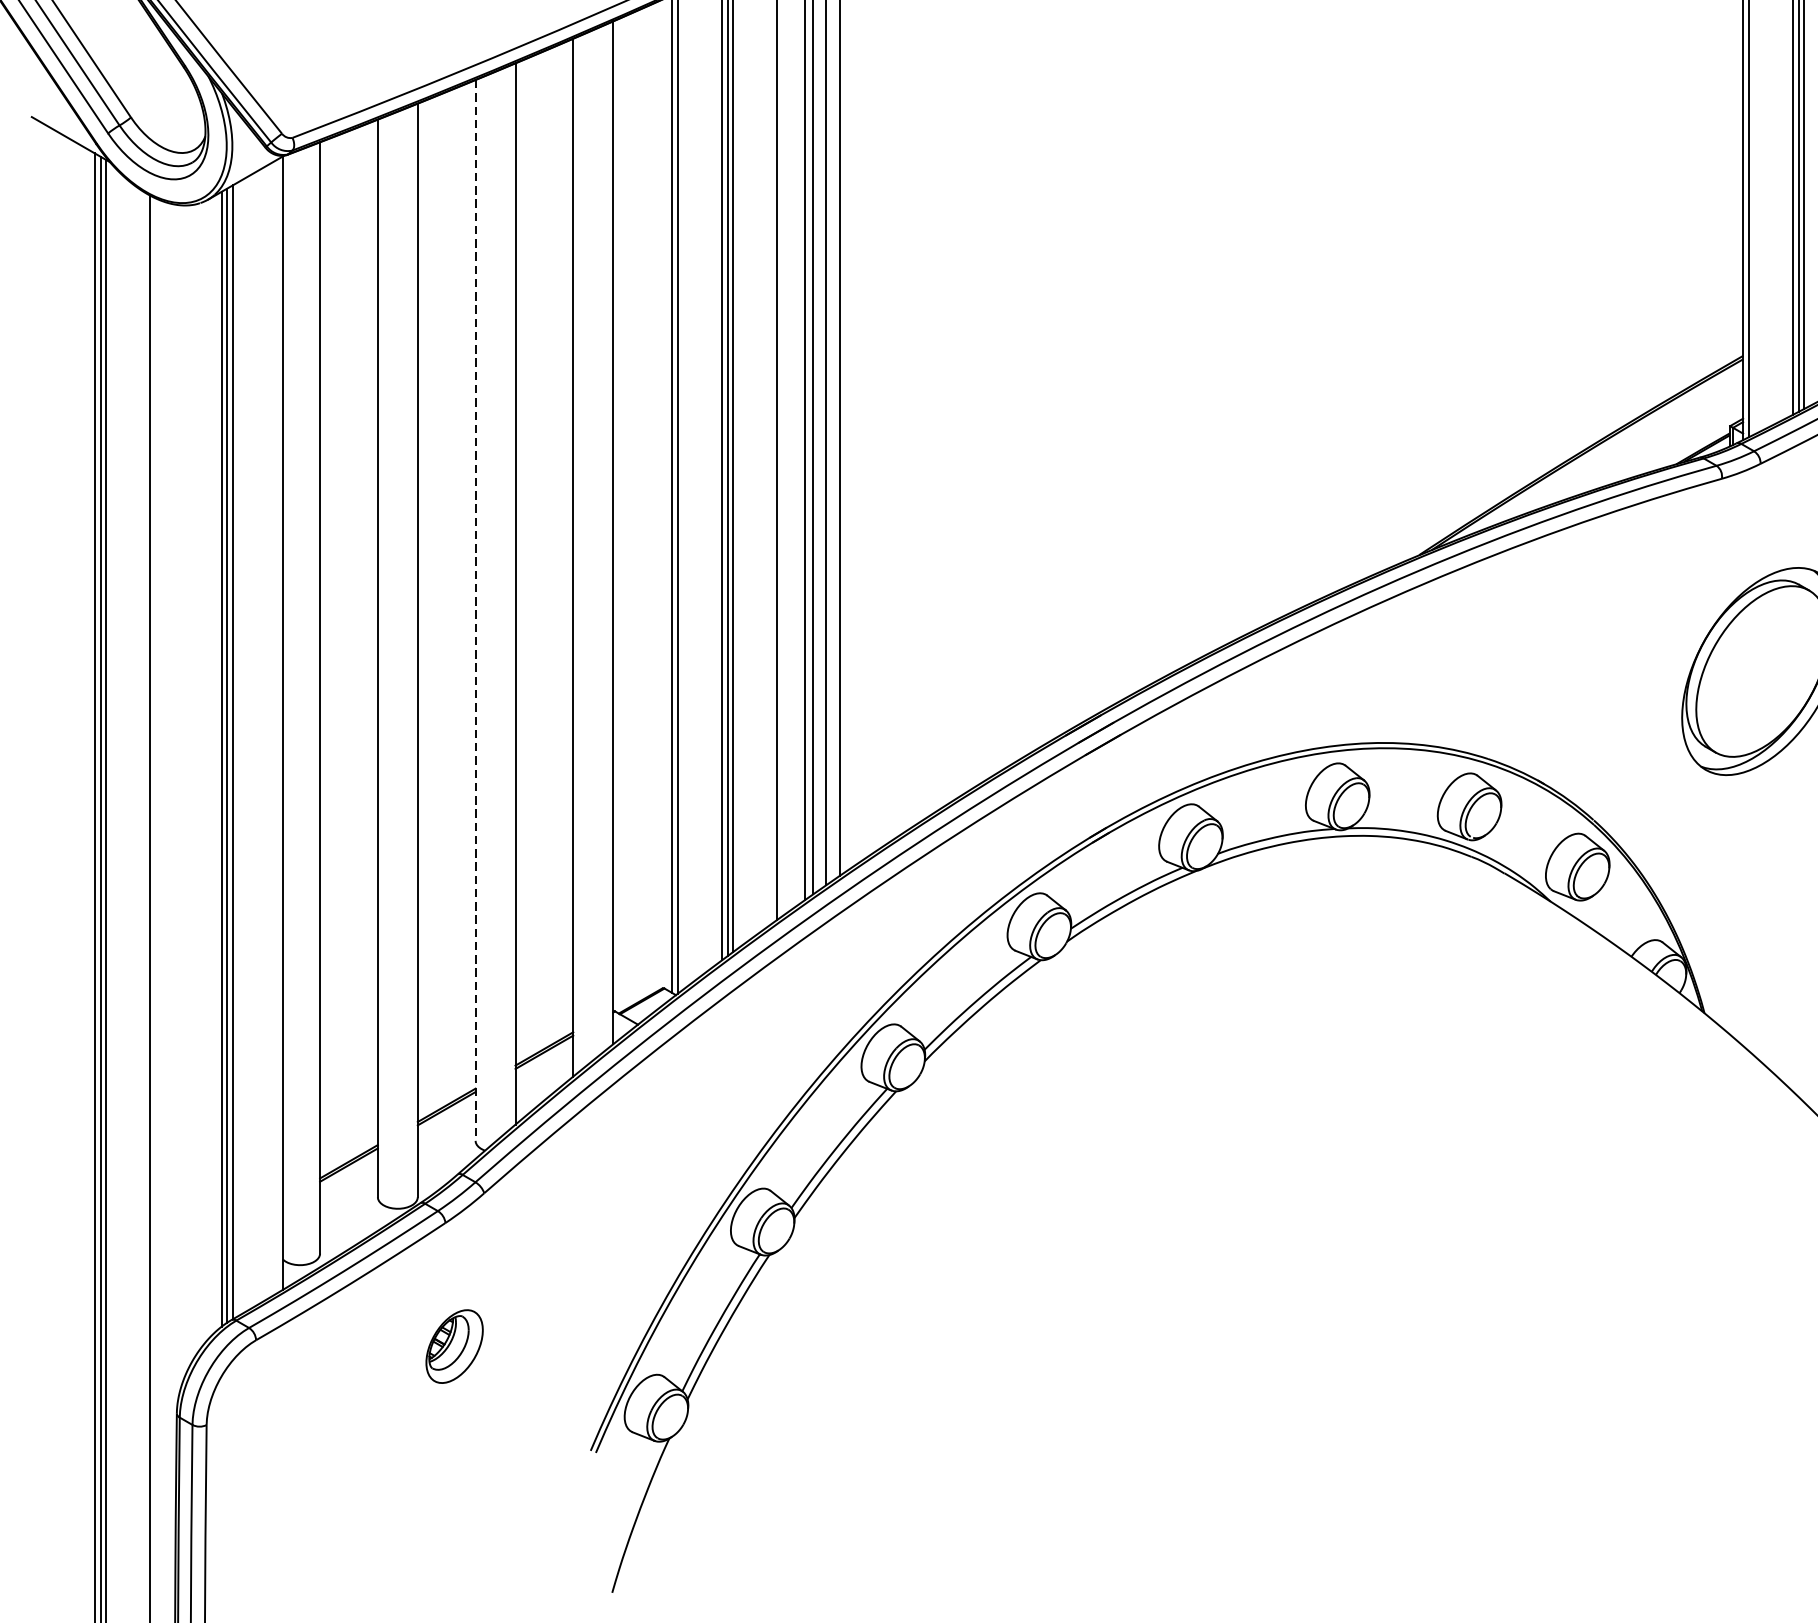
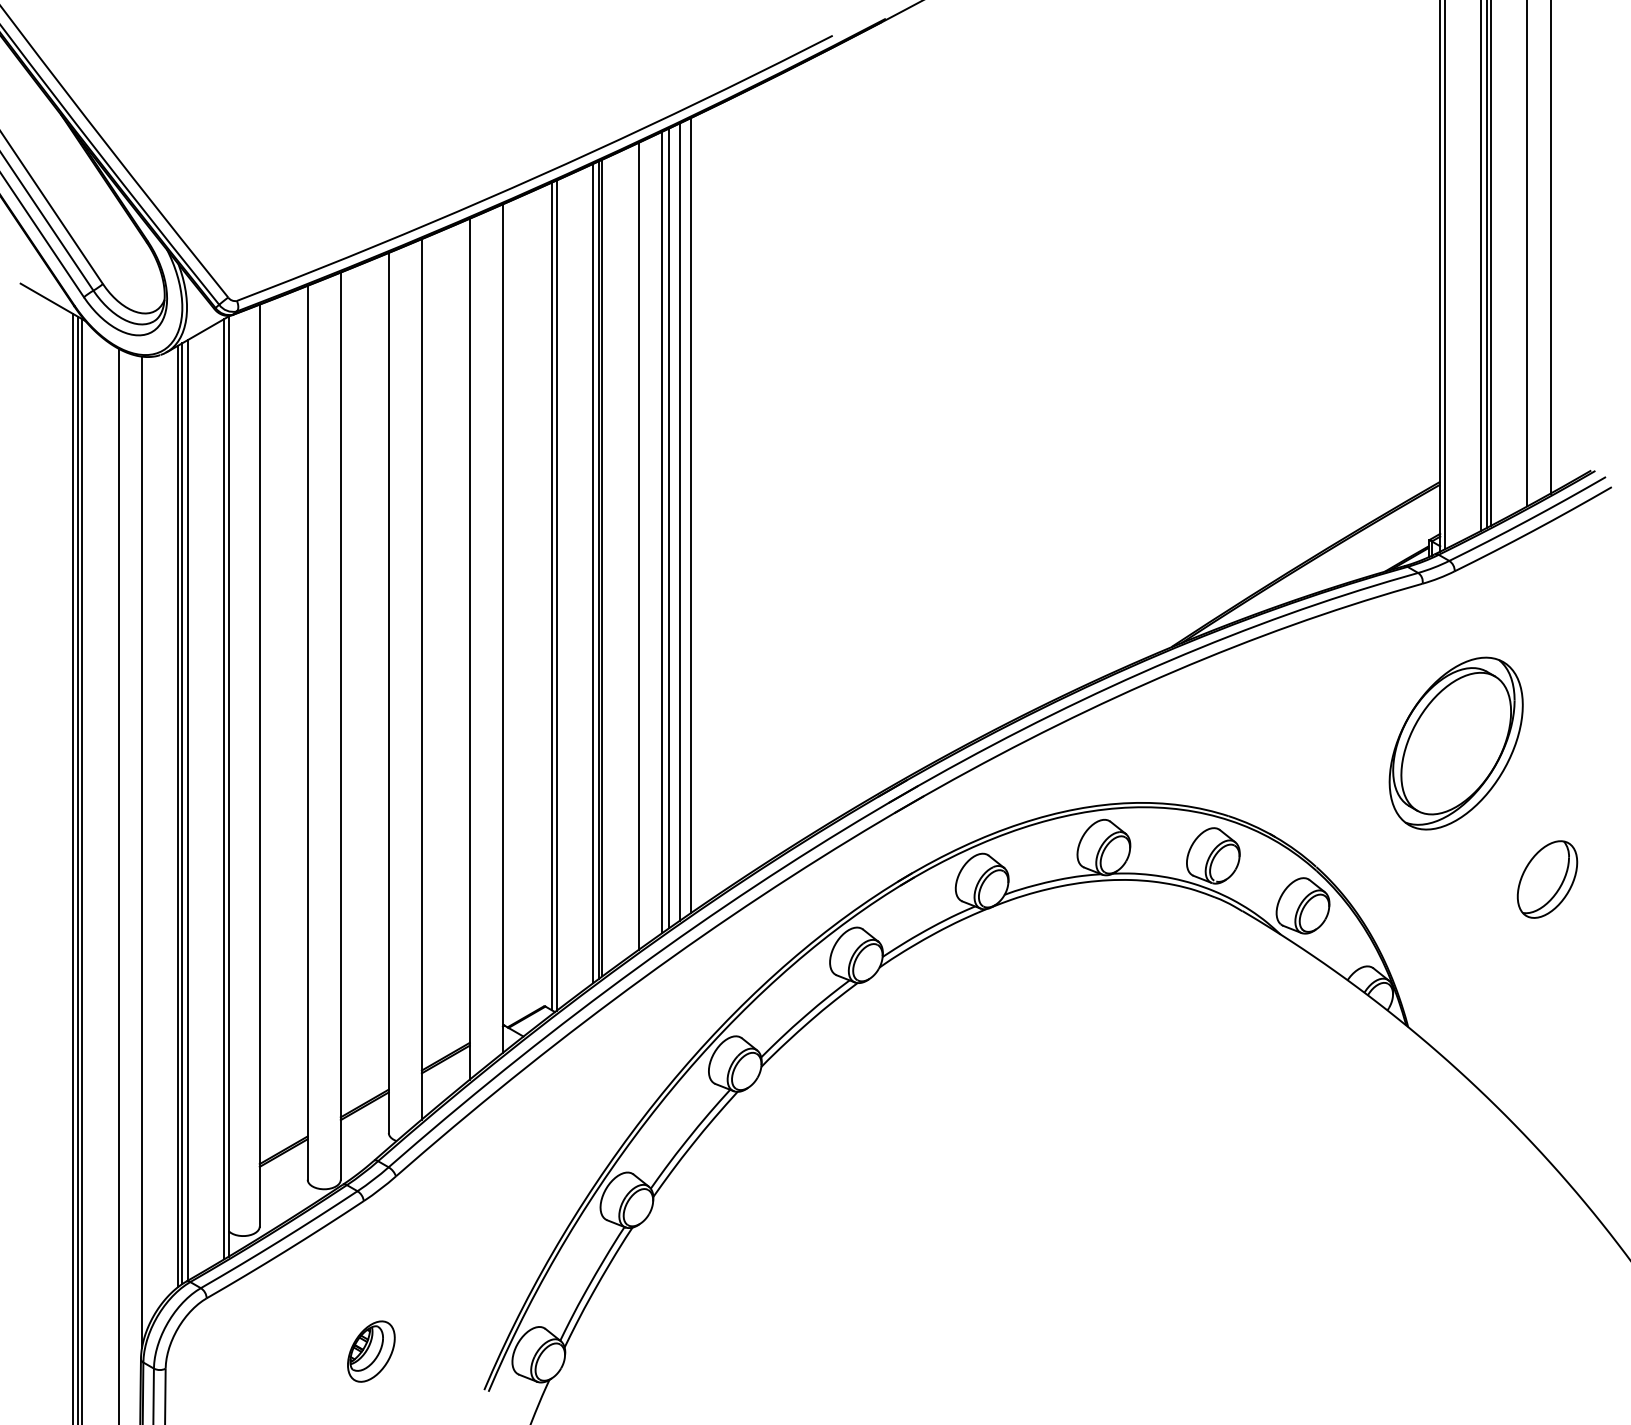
line: (475, 611) -> (388, 693), dashed -> solid
line: (276, 726) -> (223, 789), added
line: (177, 802) -> (141, 852), added
part: (454, 1346) -> (371, 1351), moved

